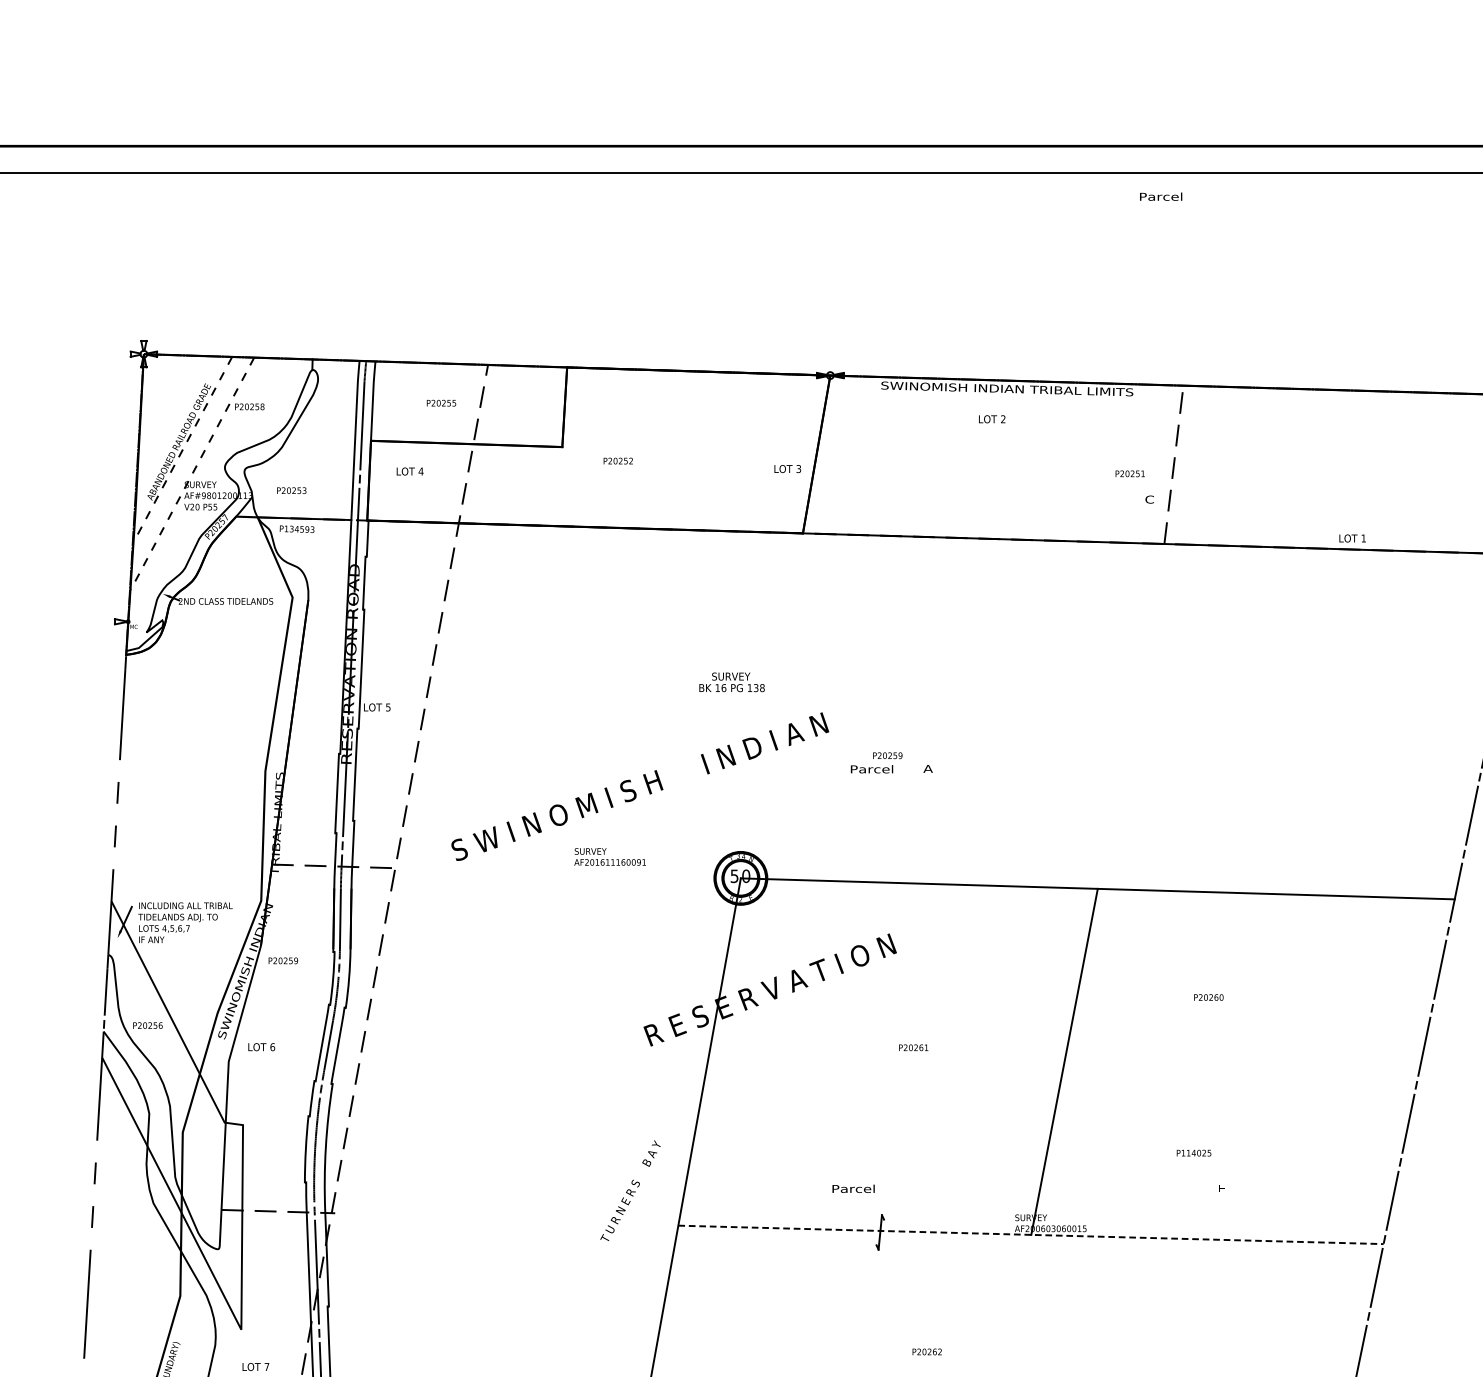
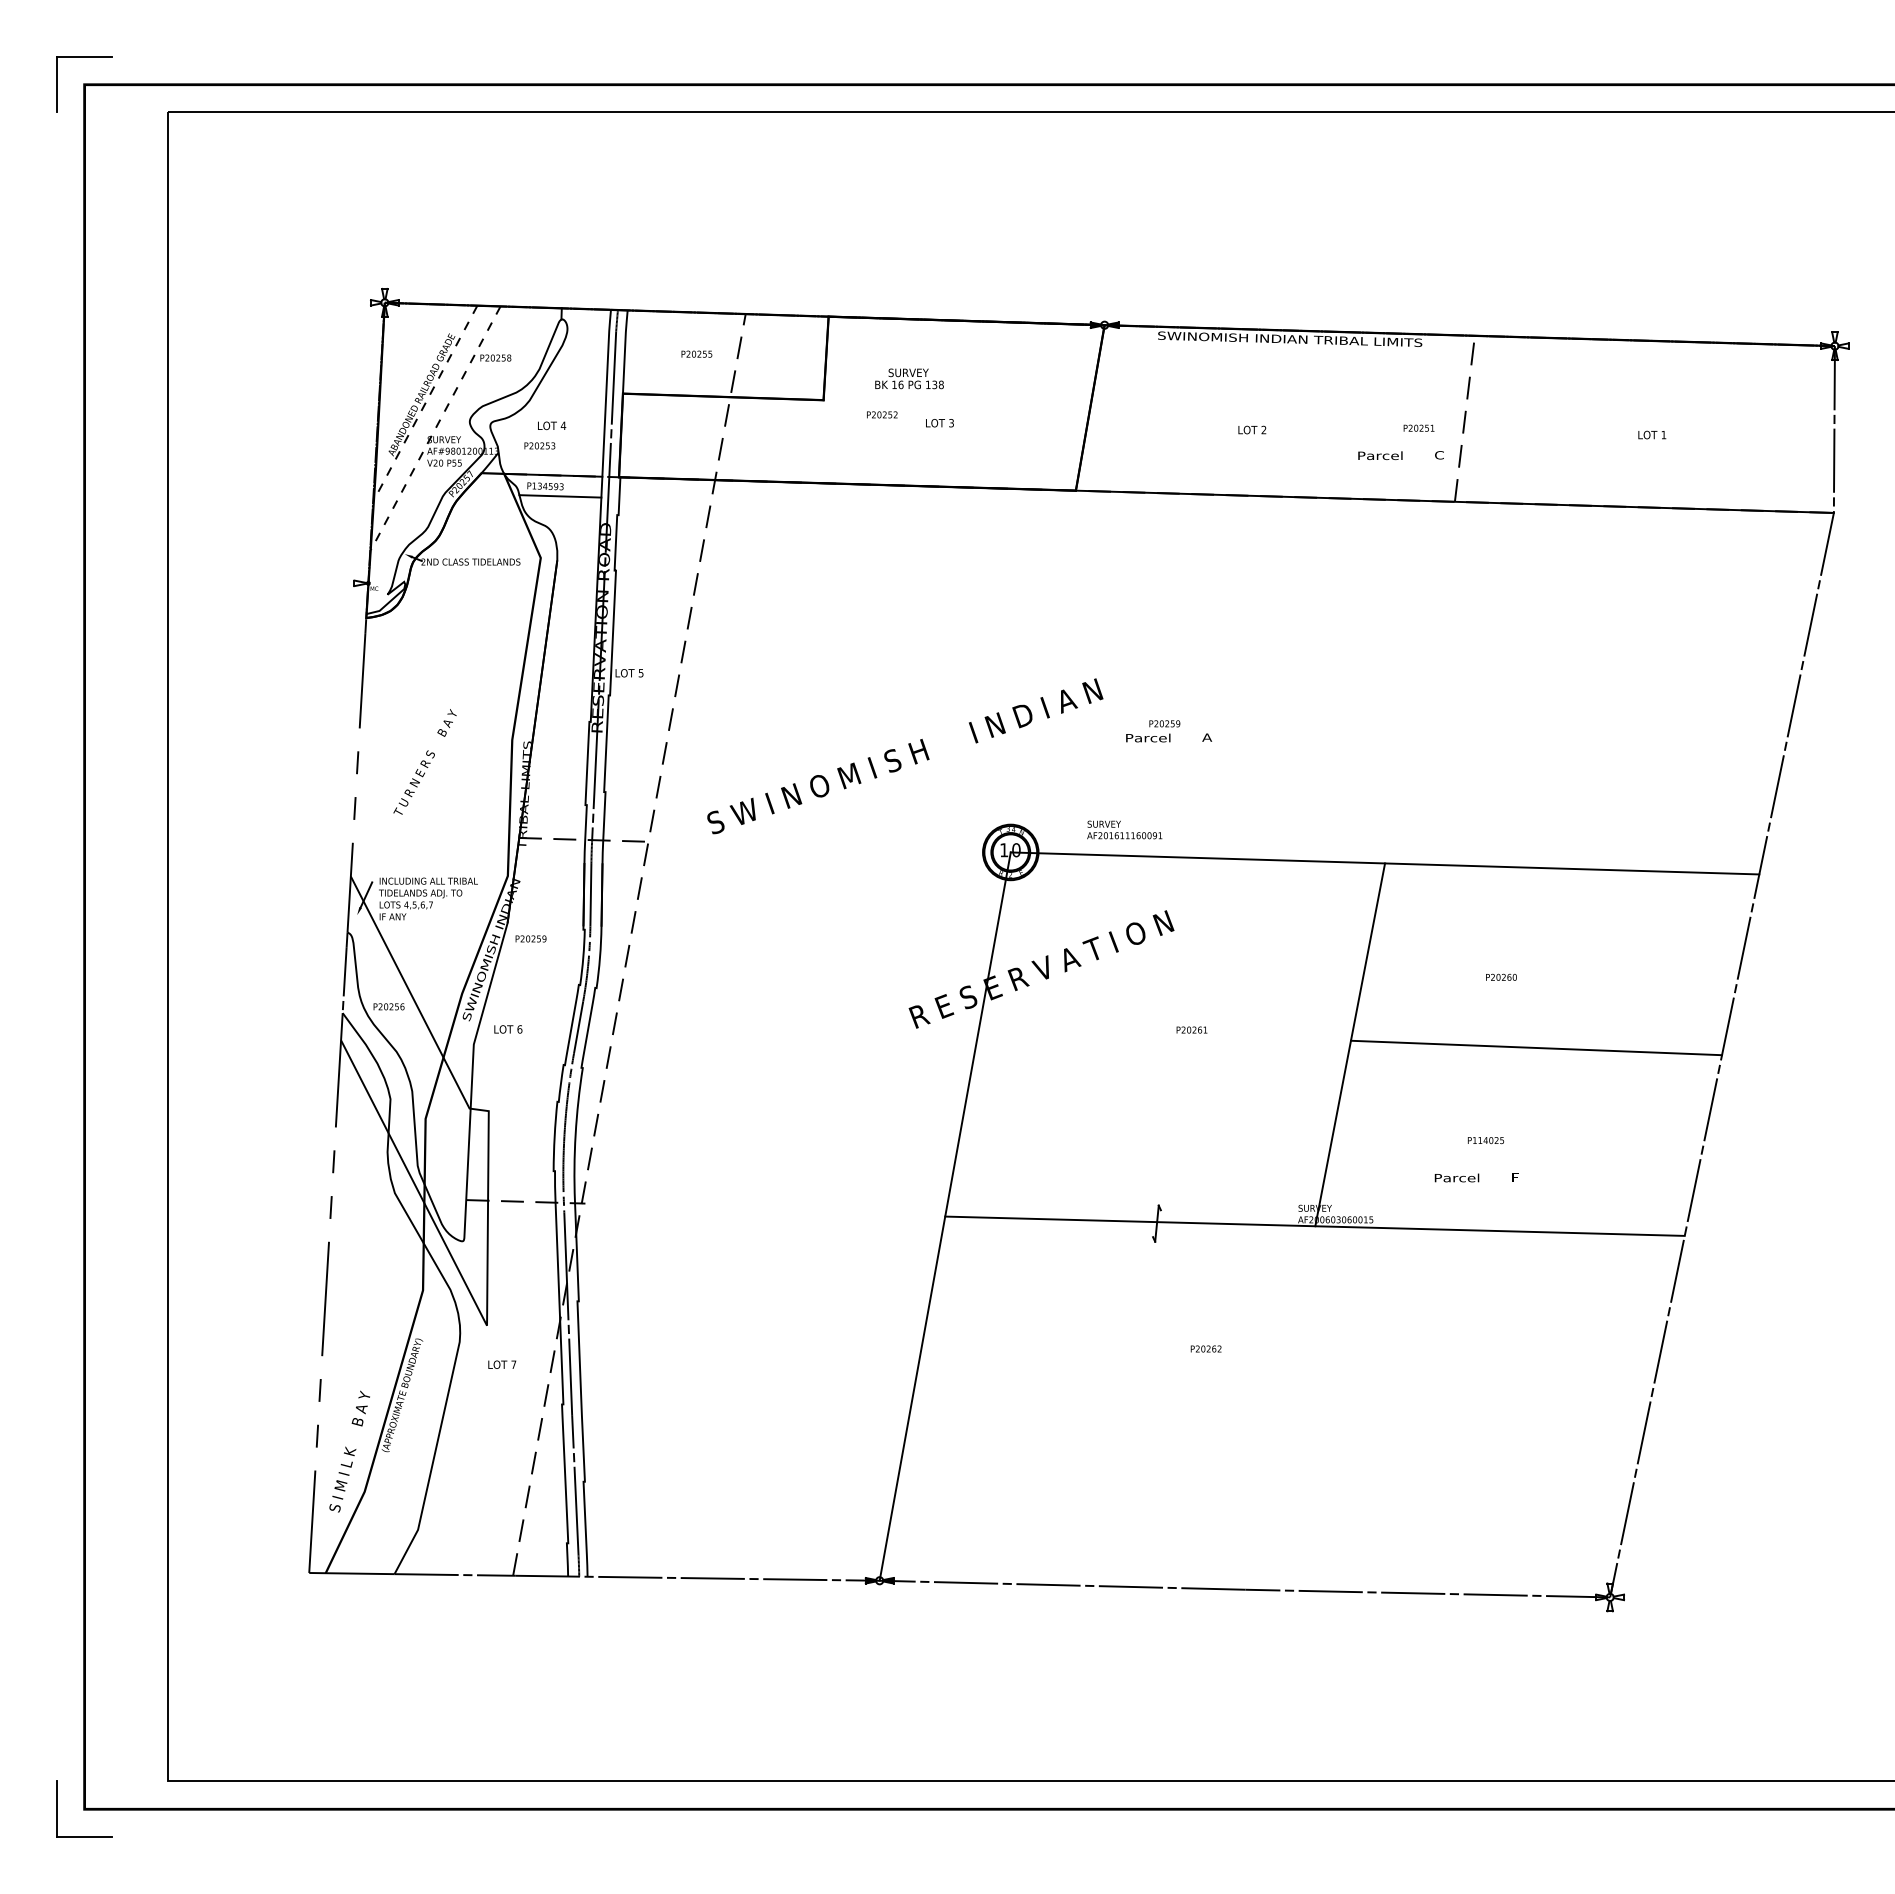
text: (1161, 196) -> (1380, 455), moved
text: (992, 418) -> (1252, 429), moved
text: (787, 469) -> (939, 423), moved
text: (410, 471) -> (552, 425), moved
text: (1352, 537) -> (1652, 434), moved
line: (311, 538) -> (560, 496), added
text: (732, 681) -> (909, 378), moved
text: (609, 856) -> (1124, 829), moved
text: (734, 876) -> (1004, 850), 5 -> 1
line: (1242, 1064) -> (1536, 1047), added
text: (853, 1188) -> (1456, 1177), moved
text: (629, 1190) -> (424, 761), moved
line: (1031, 1235) -> (1315, 1226), dashed -> solid

